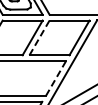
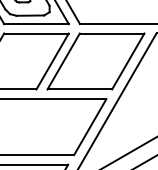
line: (39, 37) -> (63, 60), dashed -> solid
line: (55, 78) -> (89, 126), dashed -> solid

